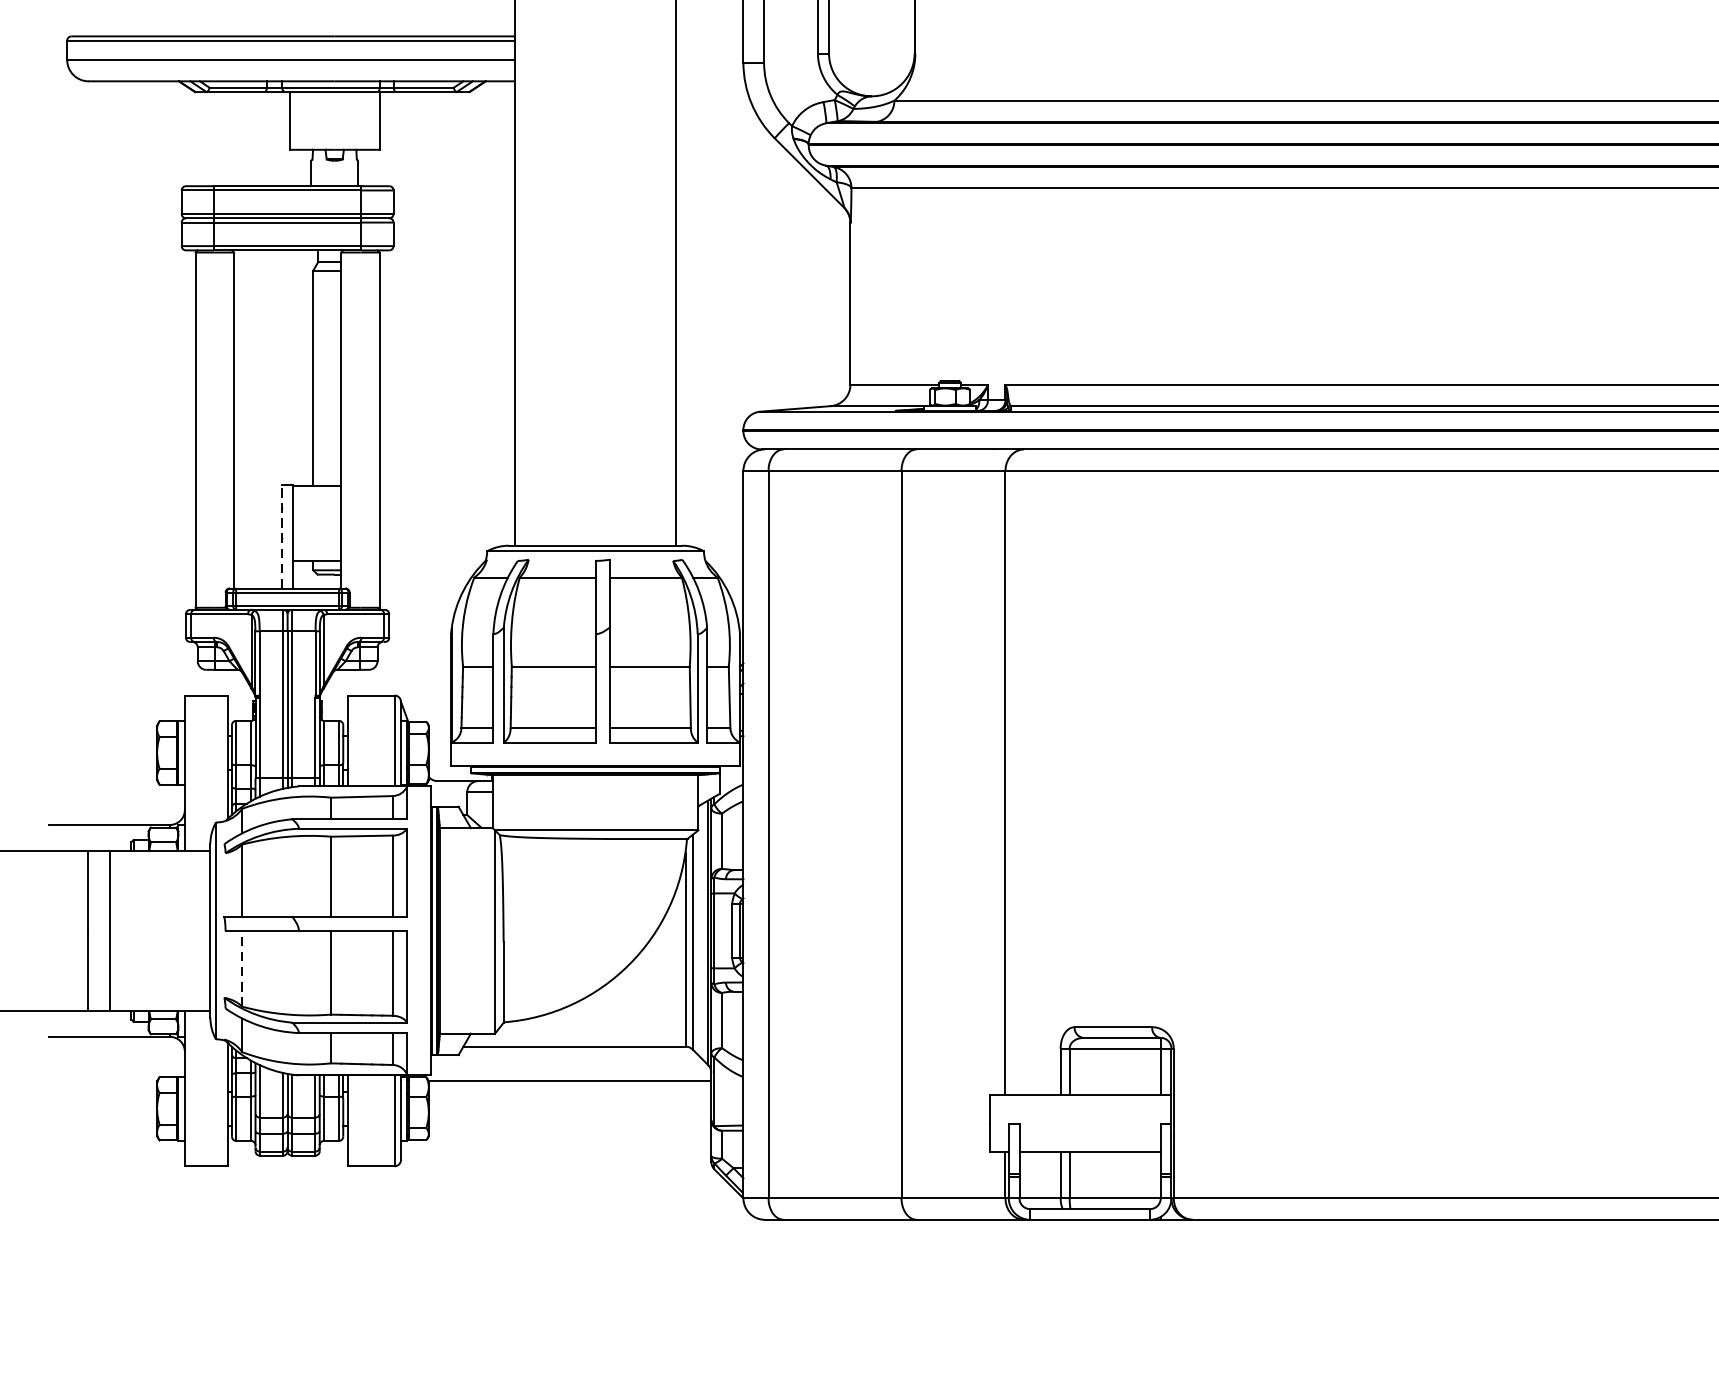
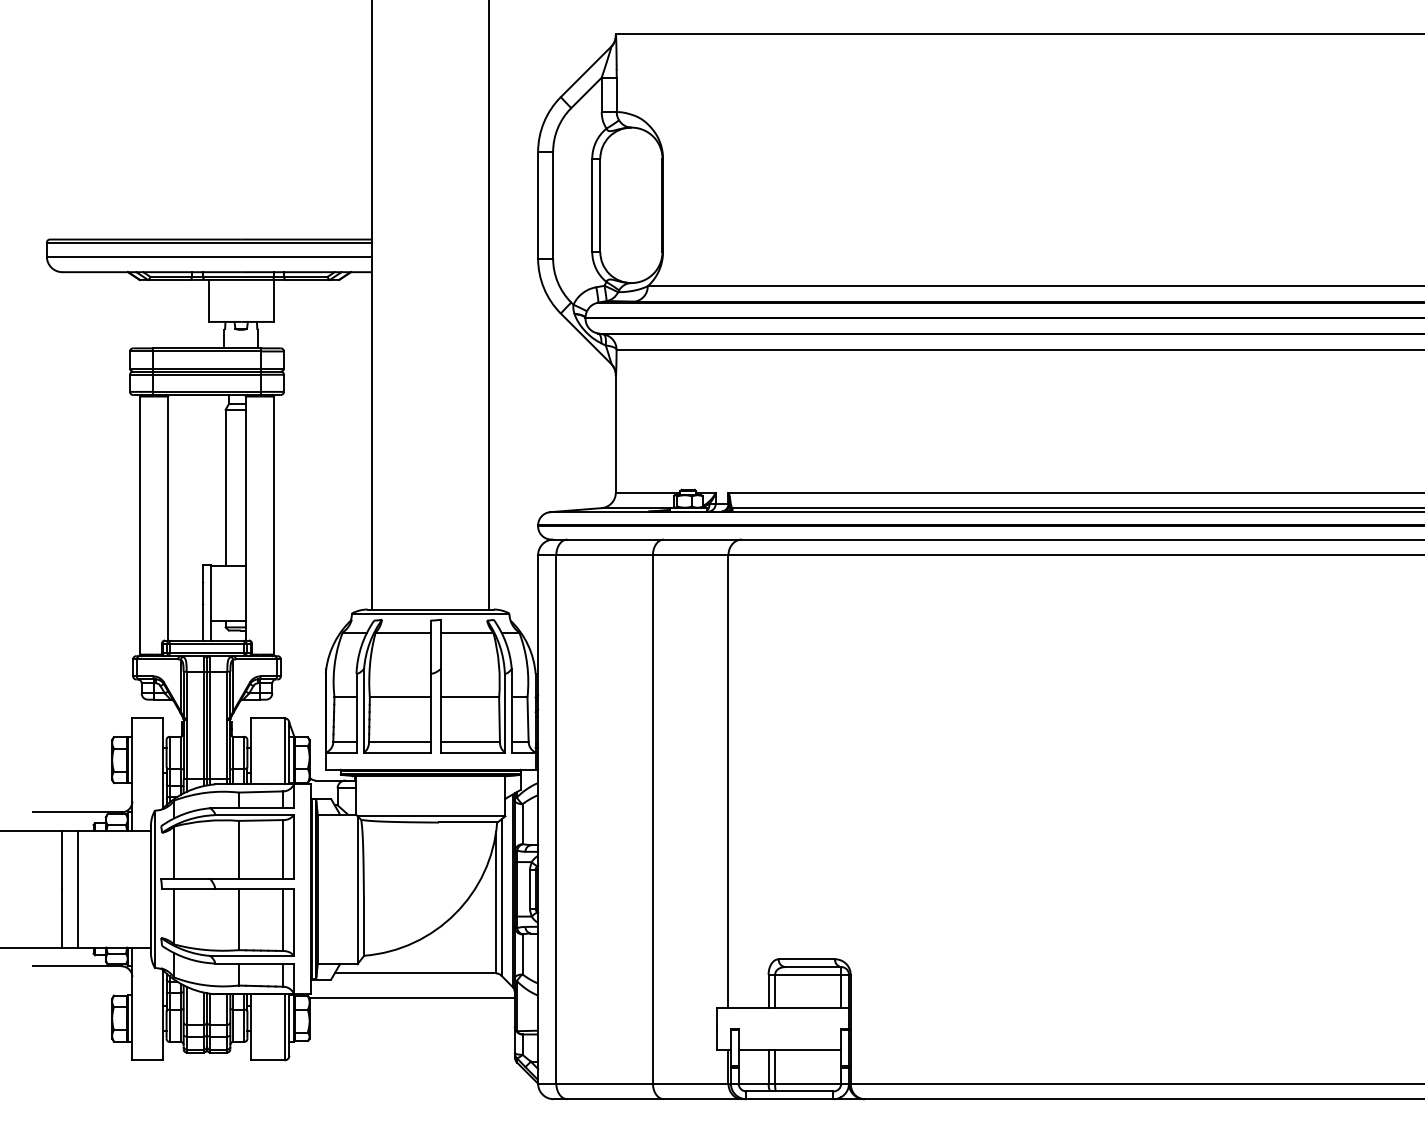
line: (282, 536) -> (203, 602), dashed -> solid
line: (242, 968) -> (174, 916), dashed -> solid

